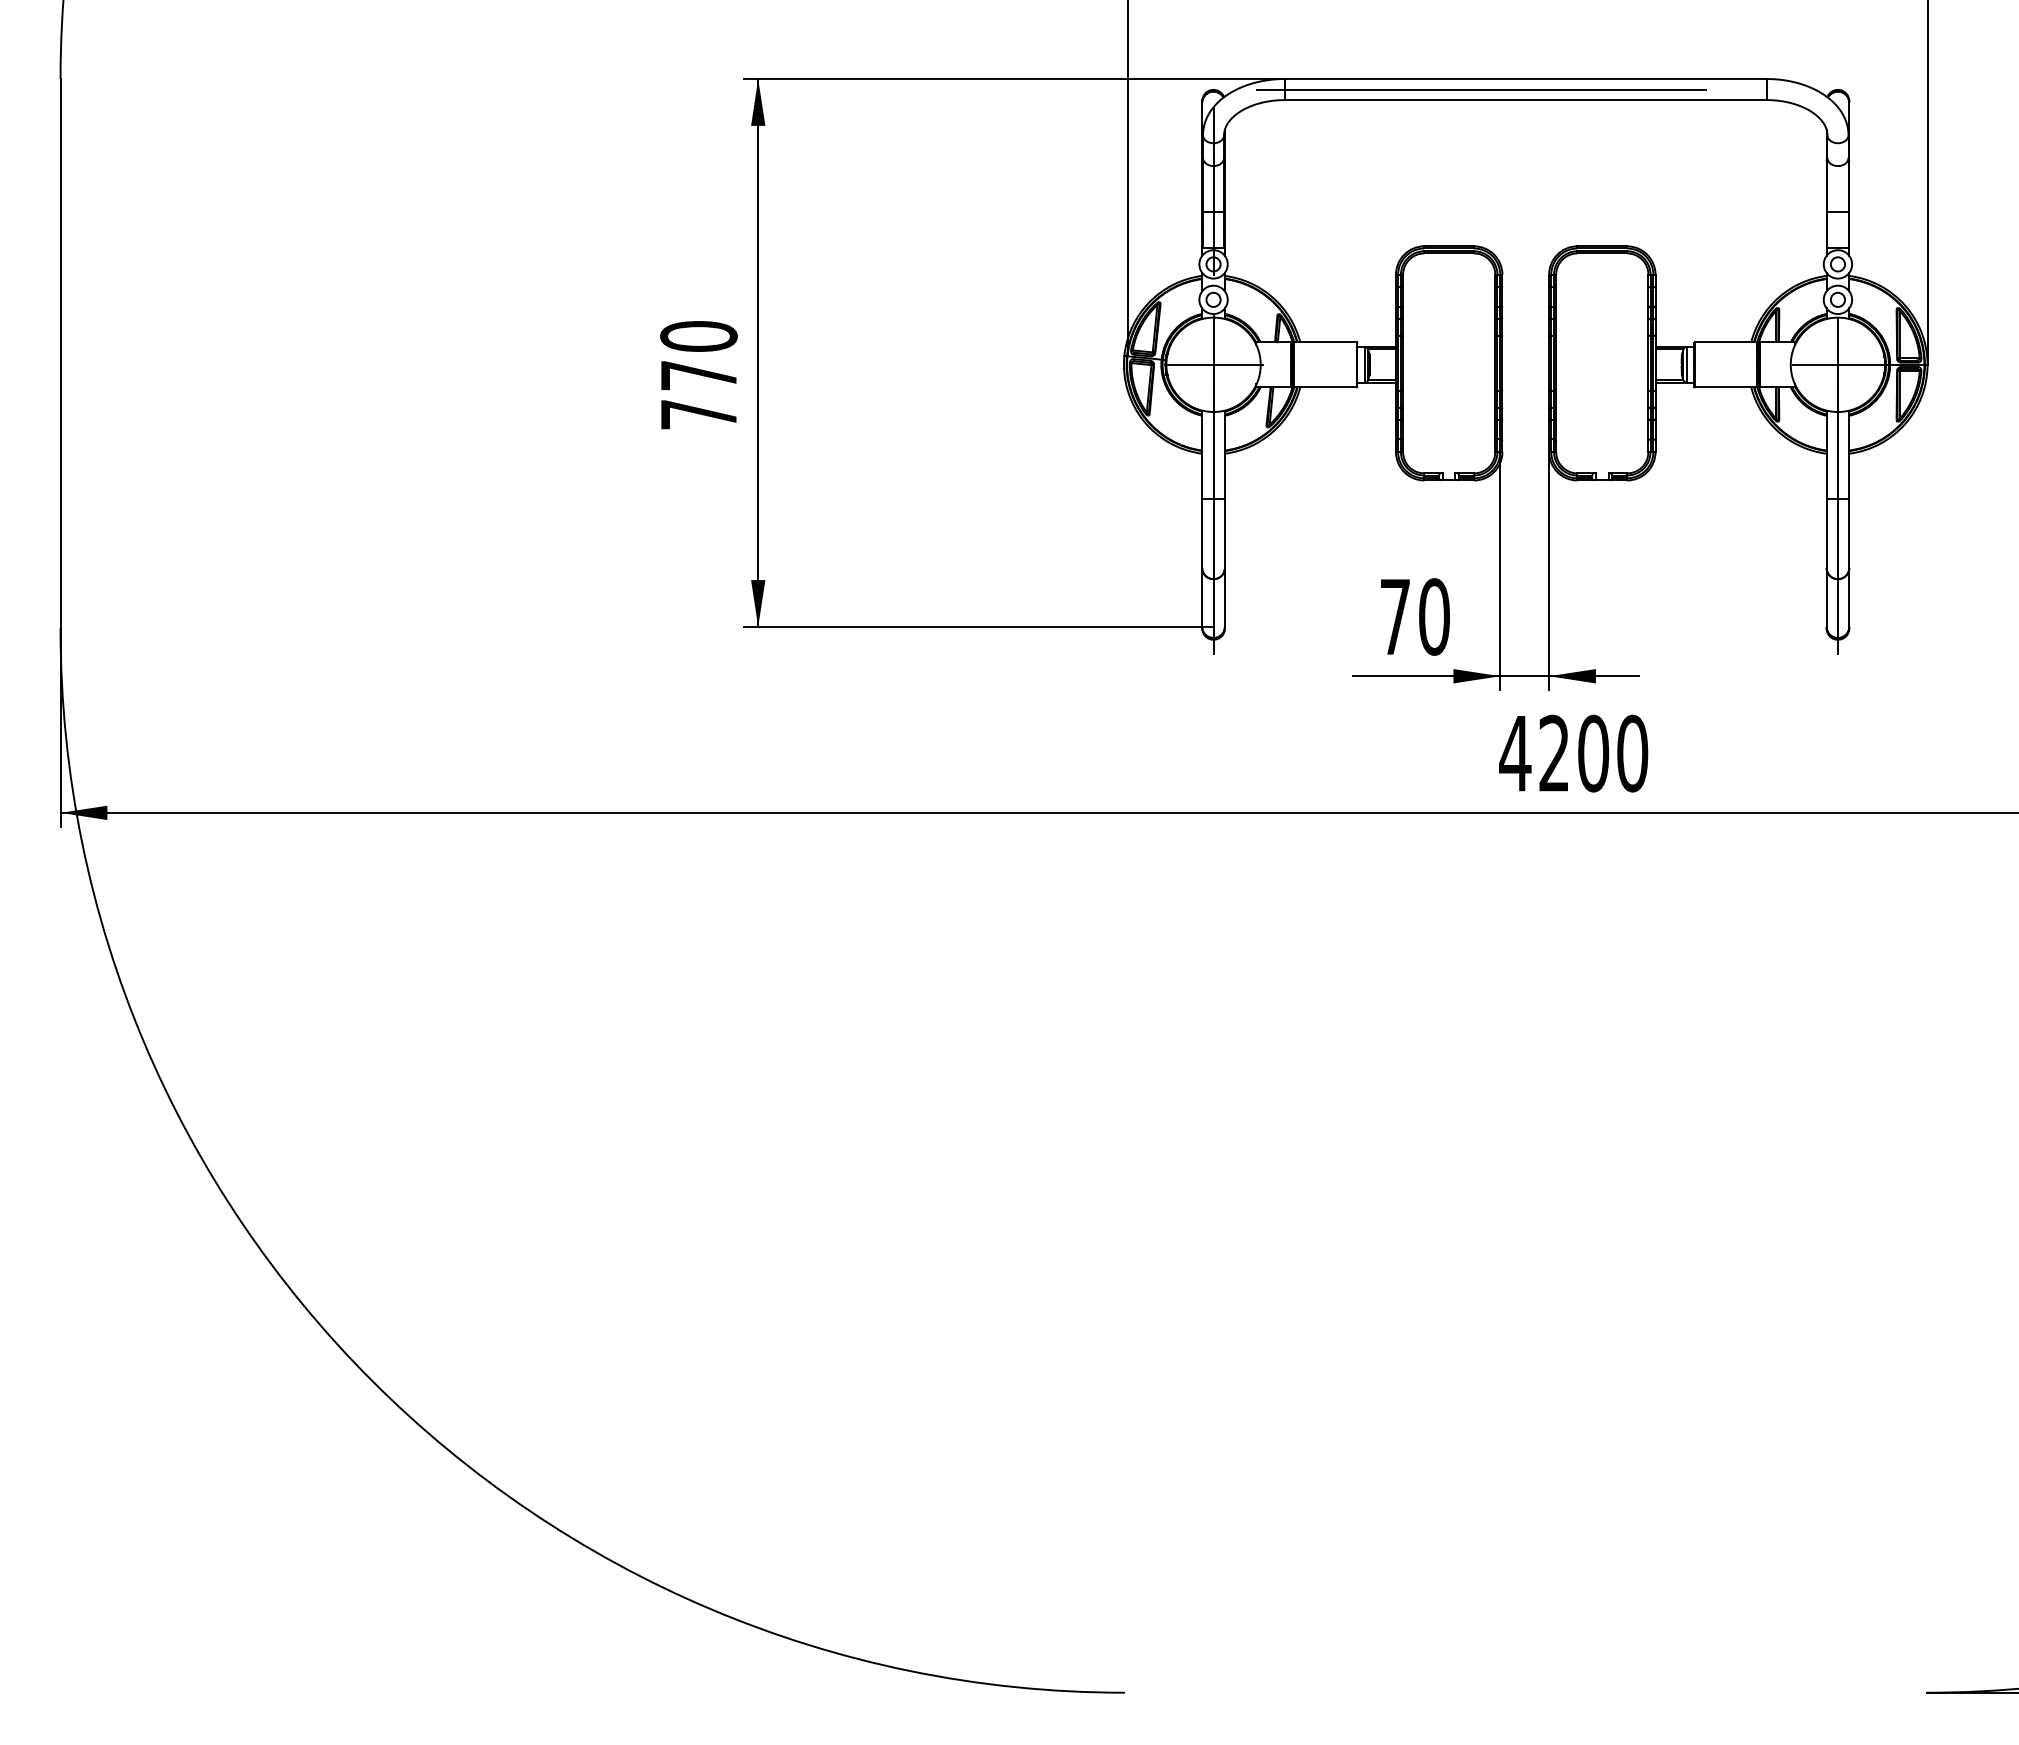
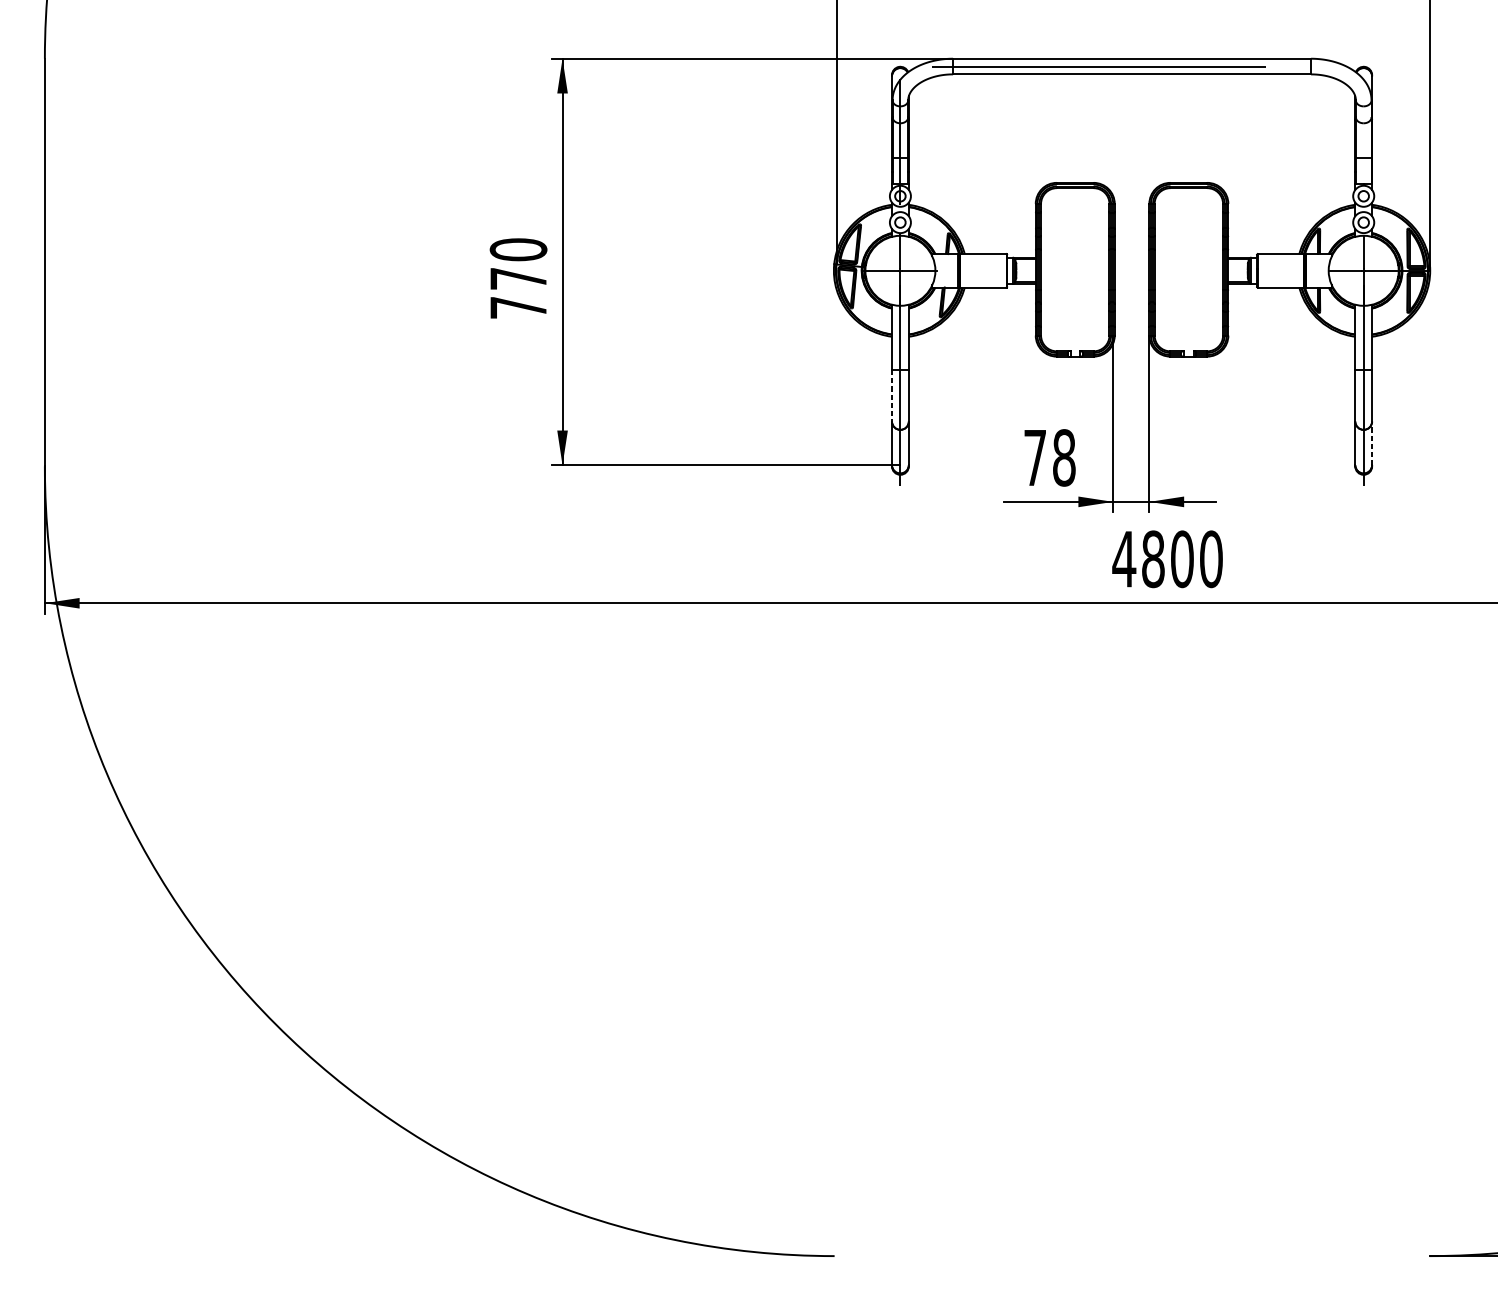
line: (1202, 533) -> (892, 395), solid -> dashed
line: (1849, 597) -> (1372, 443), solid -> dashed
text: (1434, 616) -> (1064, 457), 70 -> 78
text: (1554, 753) -> (1153, 559), 4200 -> 4800

